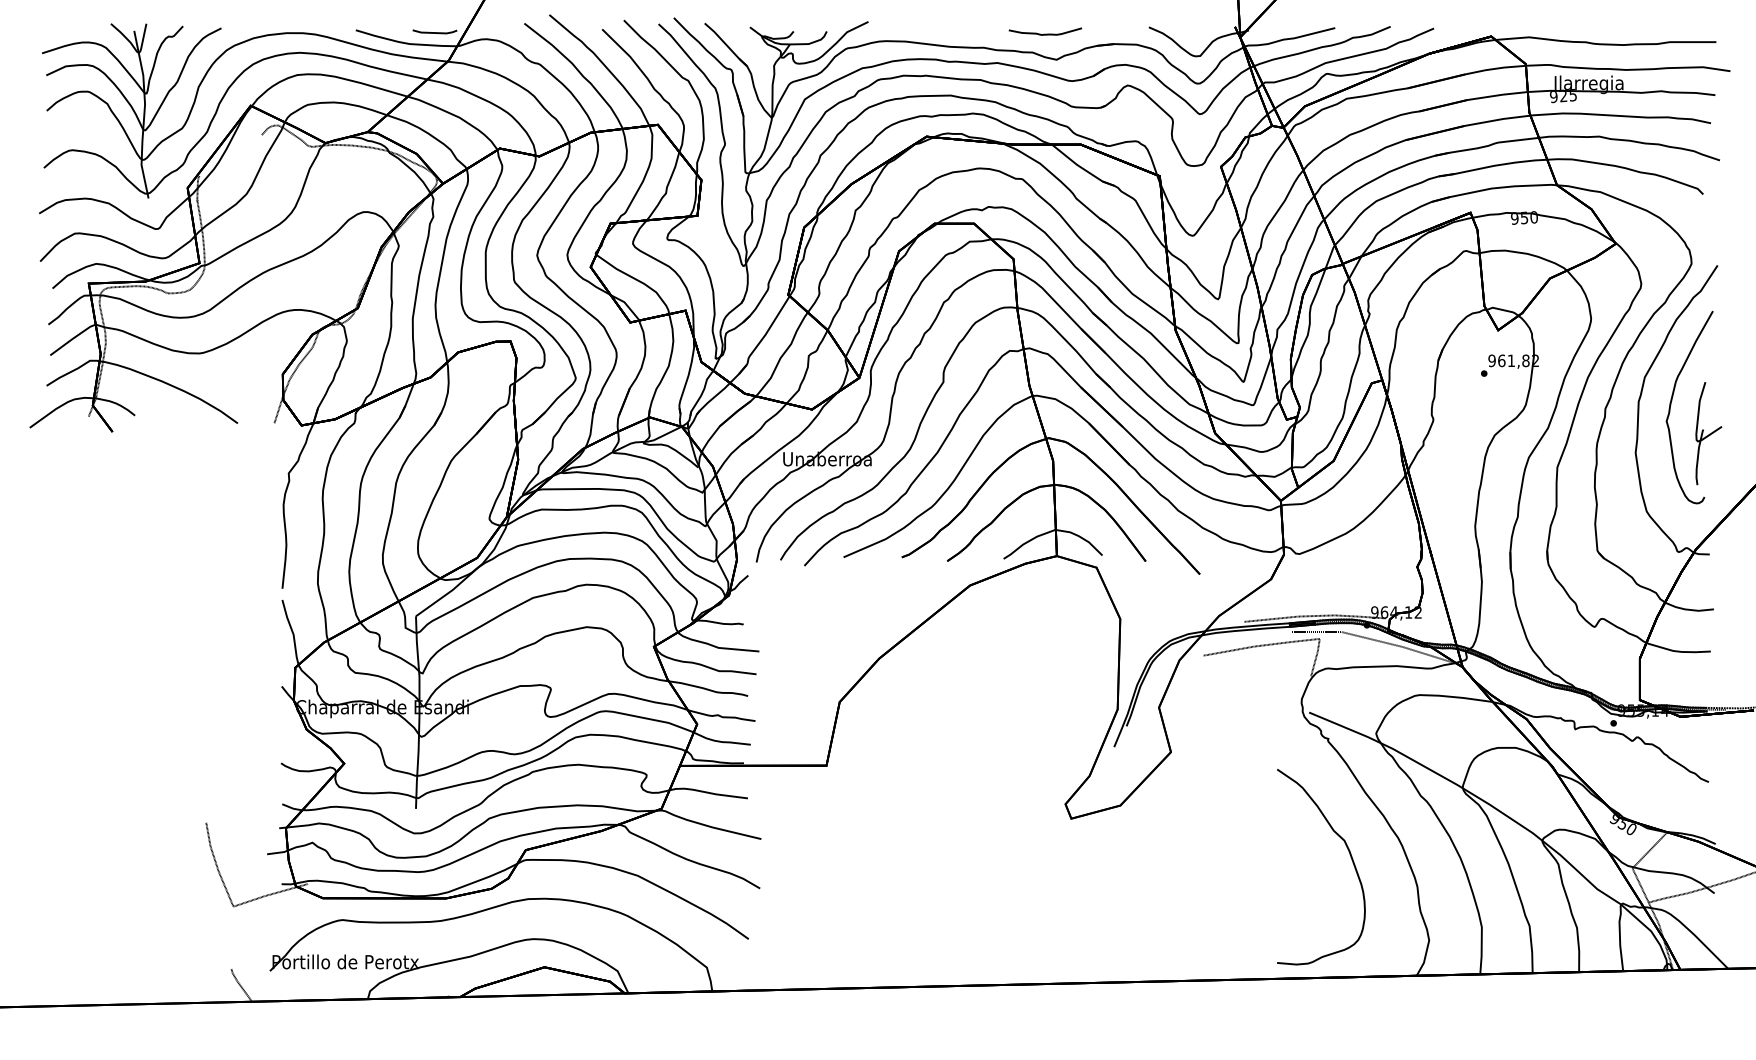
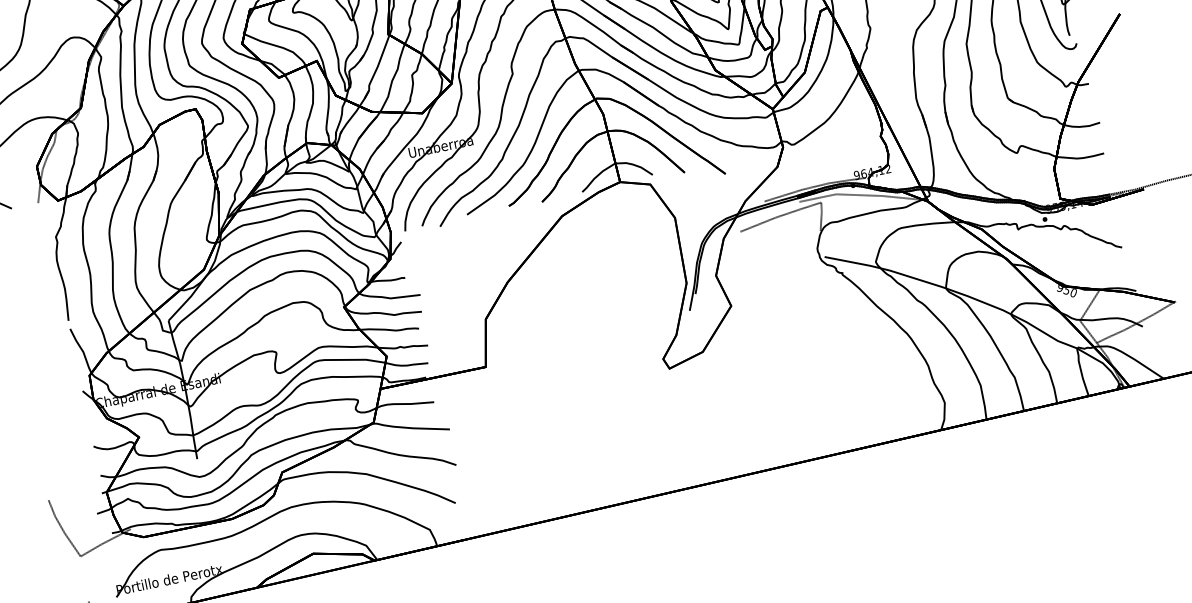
part: (1350, 857) -> (875, 355), removed

